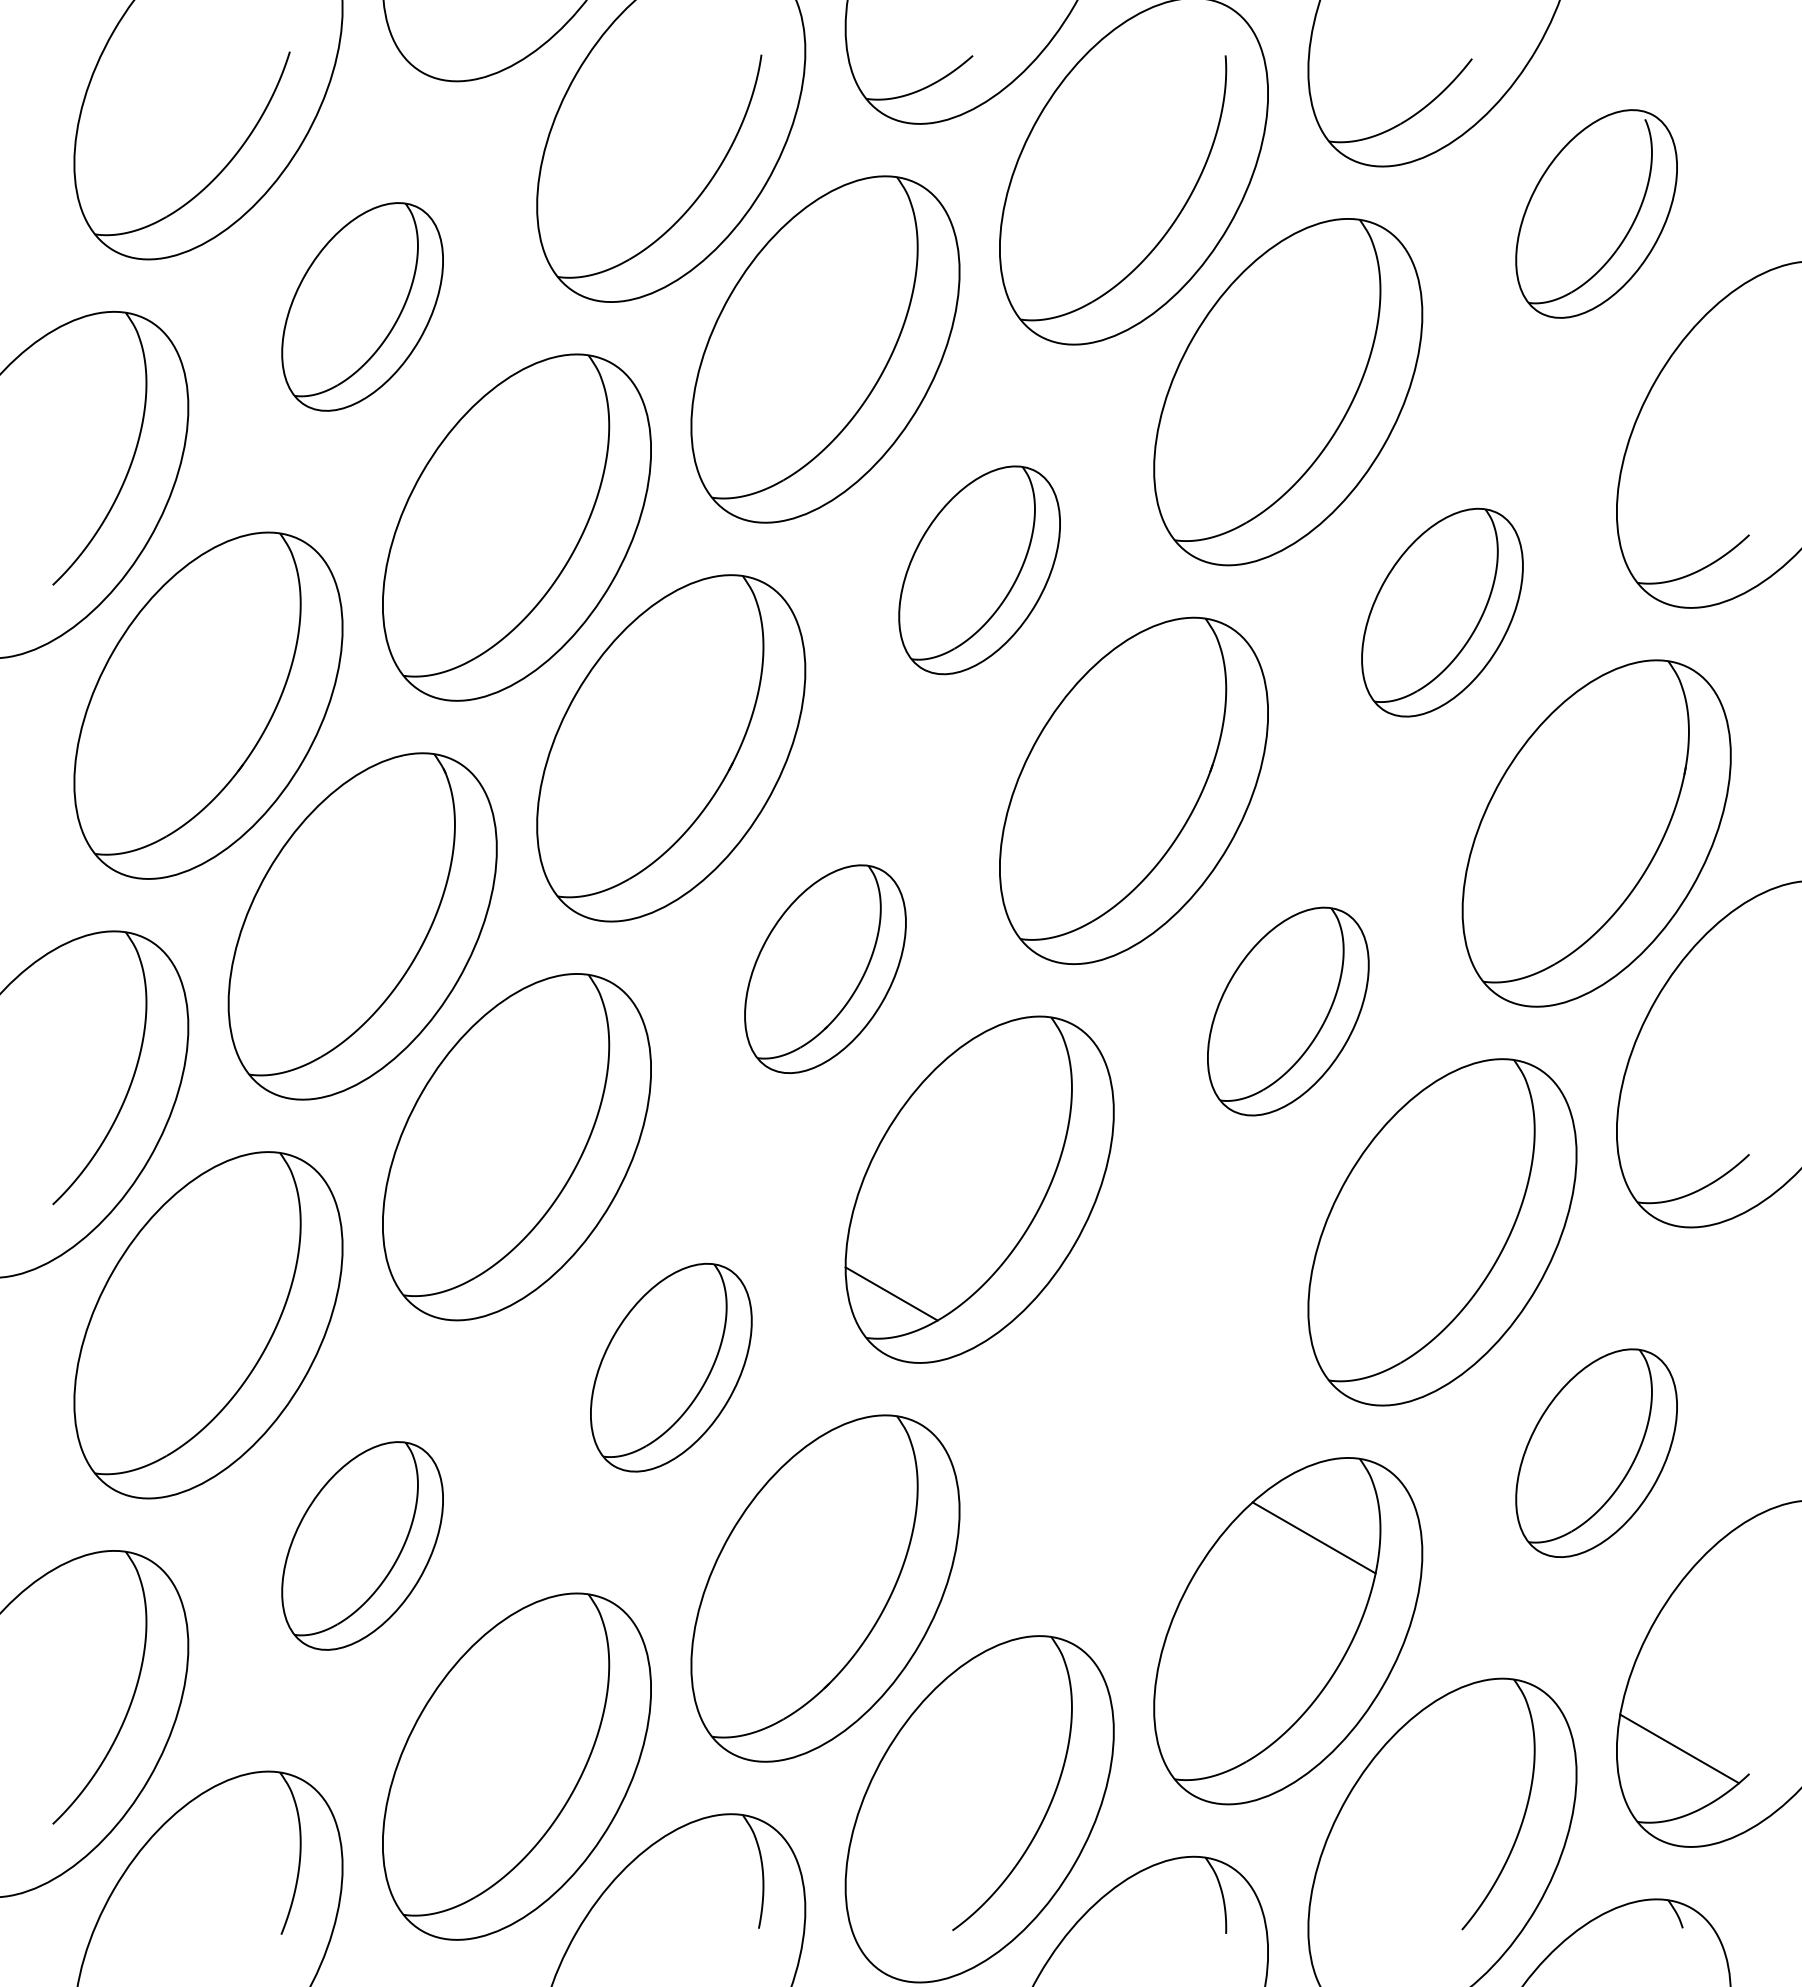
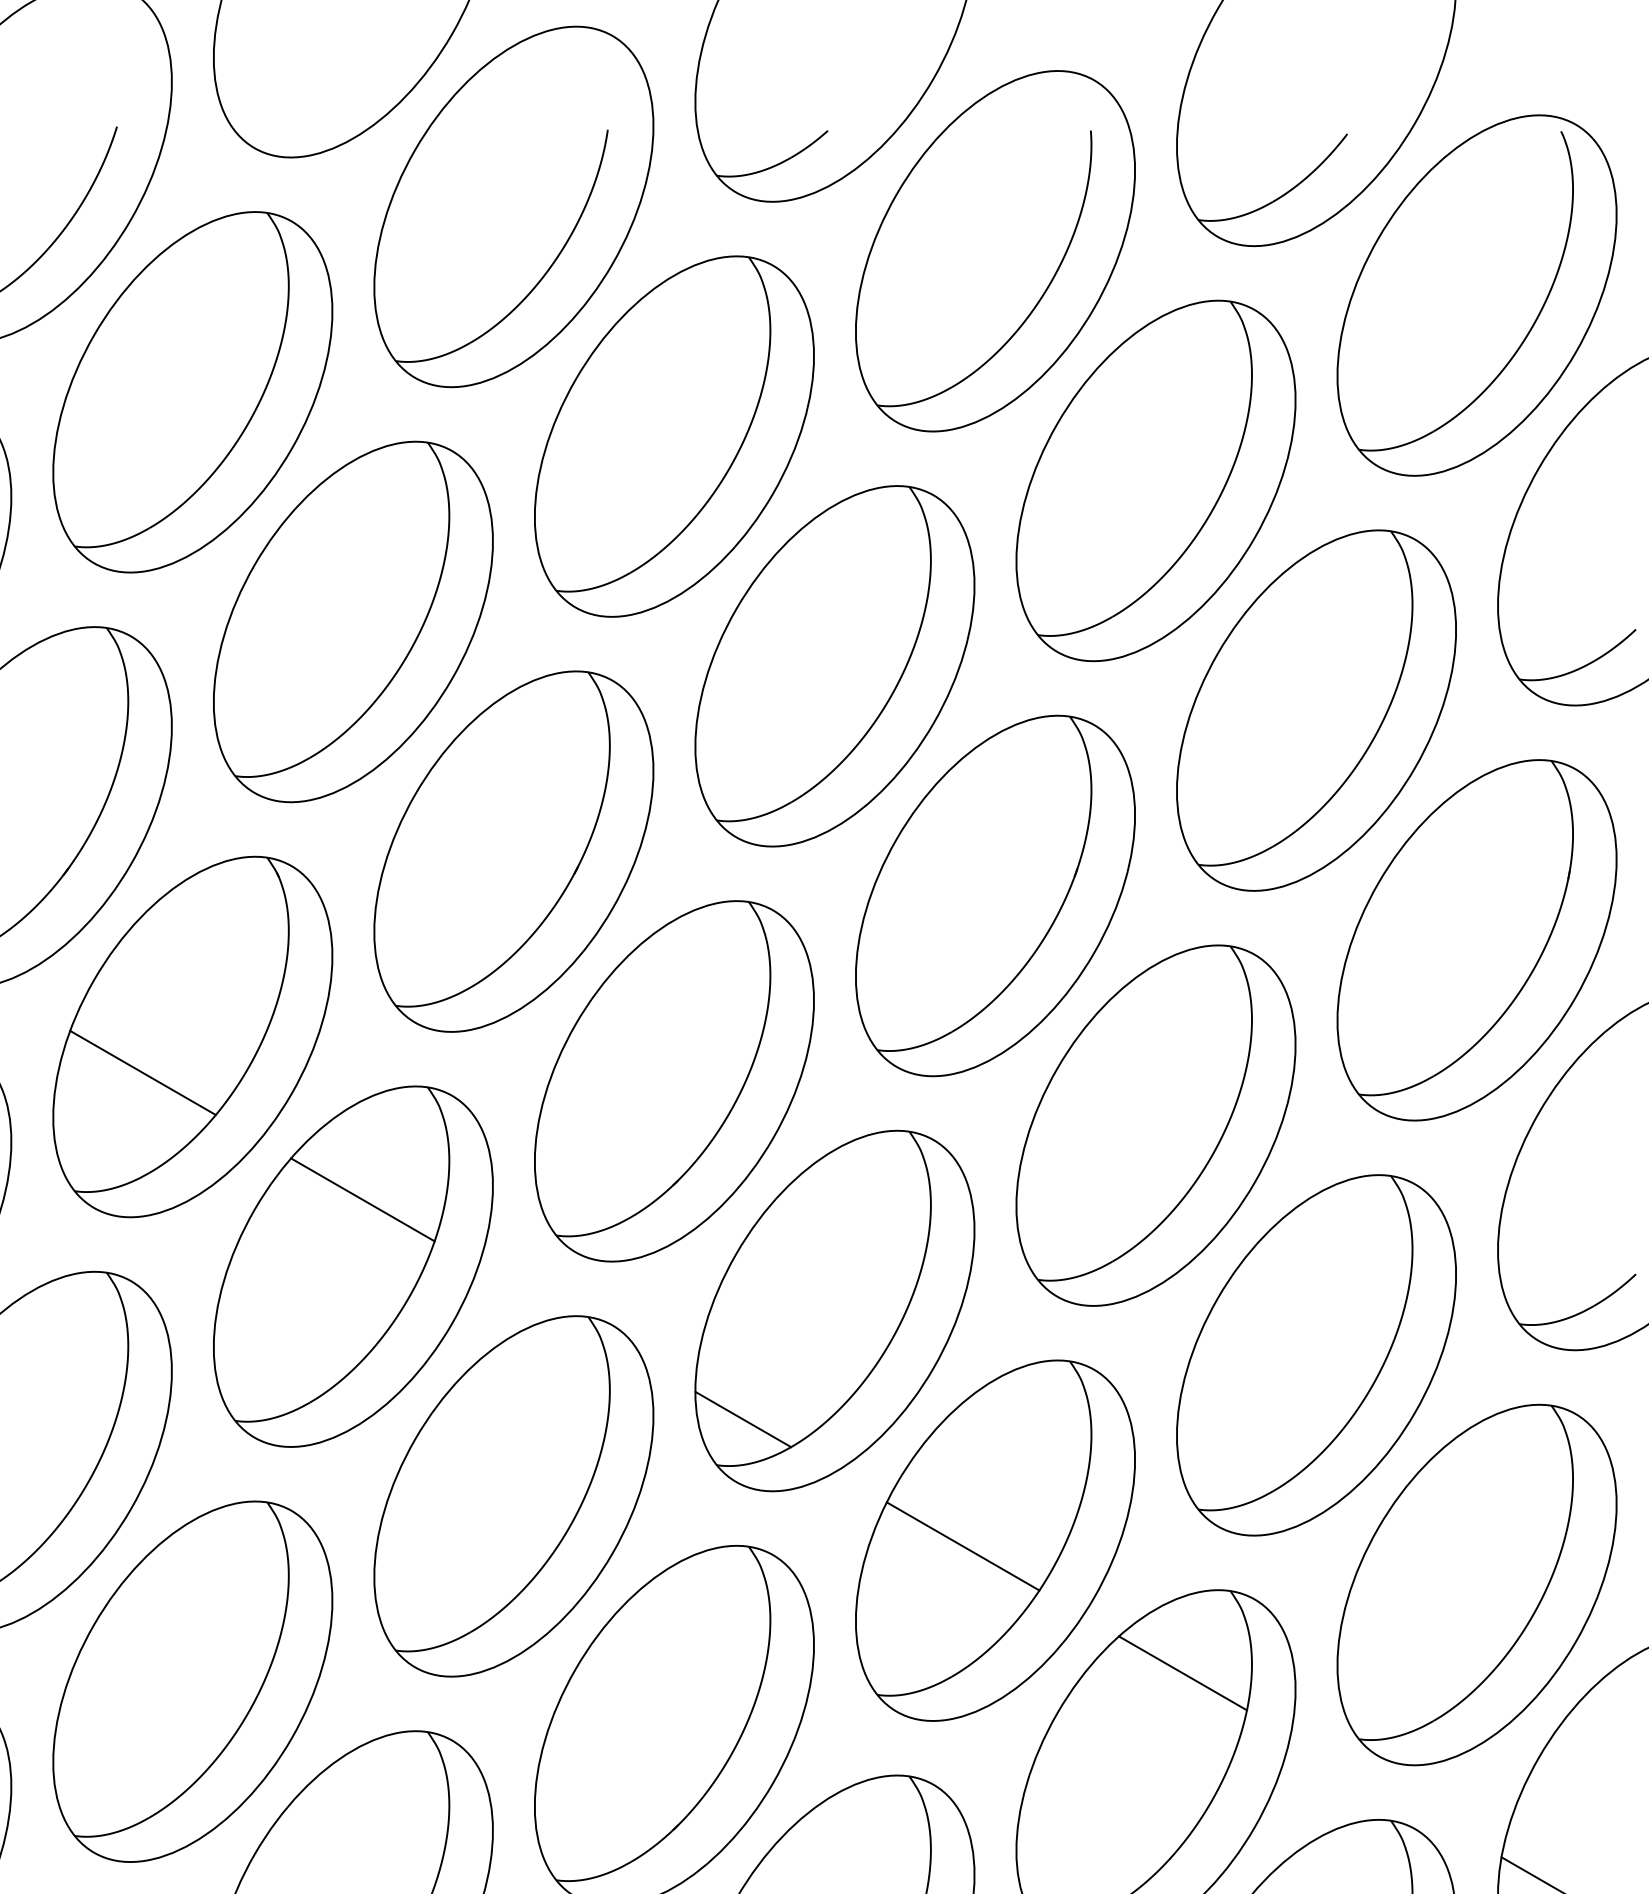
part: (1596, 213) -> (1476, 295), size x1.67
part: (362, 306) -> (192, 391), size x1.67
part: (979, 570) -> (834, 666), size x1.67
part: (1442, 612) -> (1316, 710), size x1.67
line: (314, 960) -> (142, 1072), added
part: (825, 969) -> (674, 1081), size x1.67
part: (1288, 1011) -> (1156, 1125), size x1.67
line: (526, 1082) -> (363, 1199), added
part: (671, 1367) -> (514, 1496), size x1.67
part: (1133, 1410) -> (994, 1540), added
part: (1596, 1453) -> (1476, 1585), size x1.67
part: (362, 1545) -> (192, 1681), size x1.67

